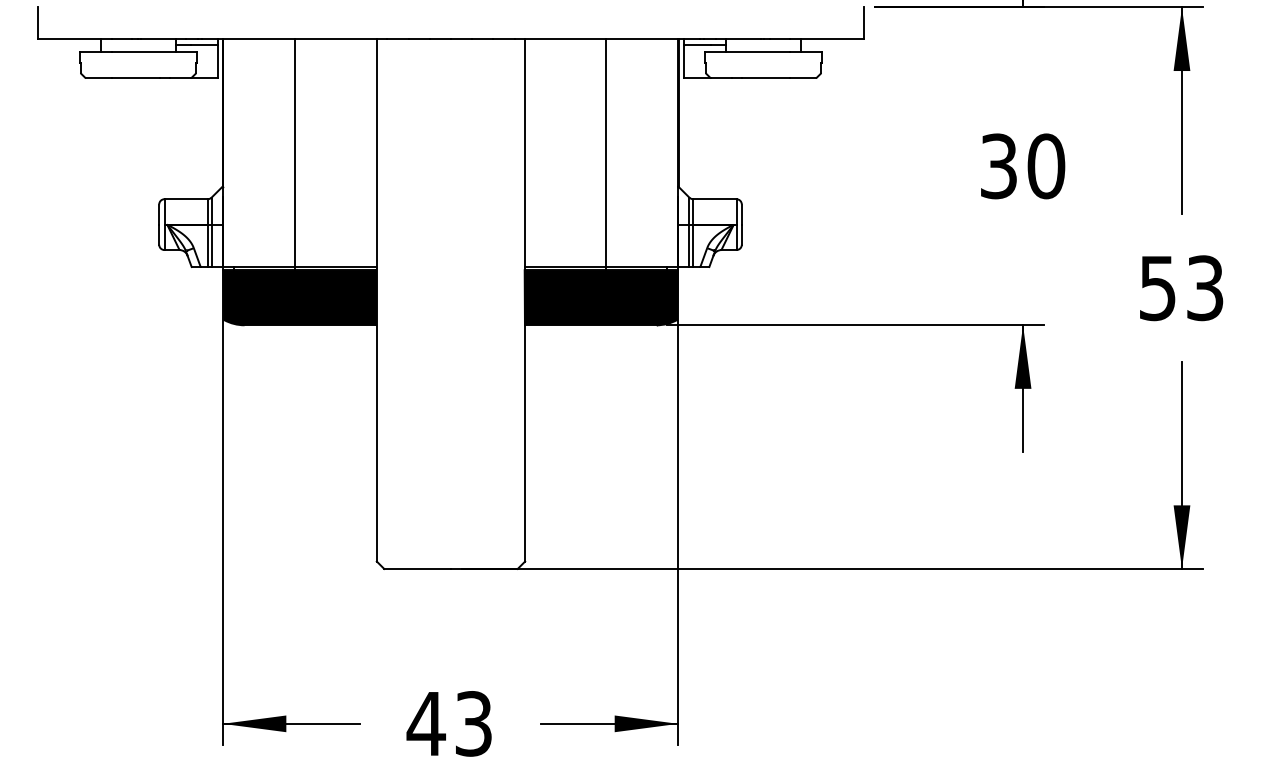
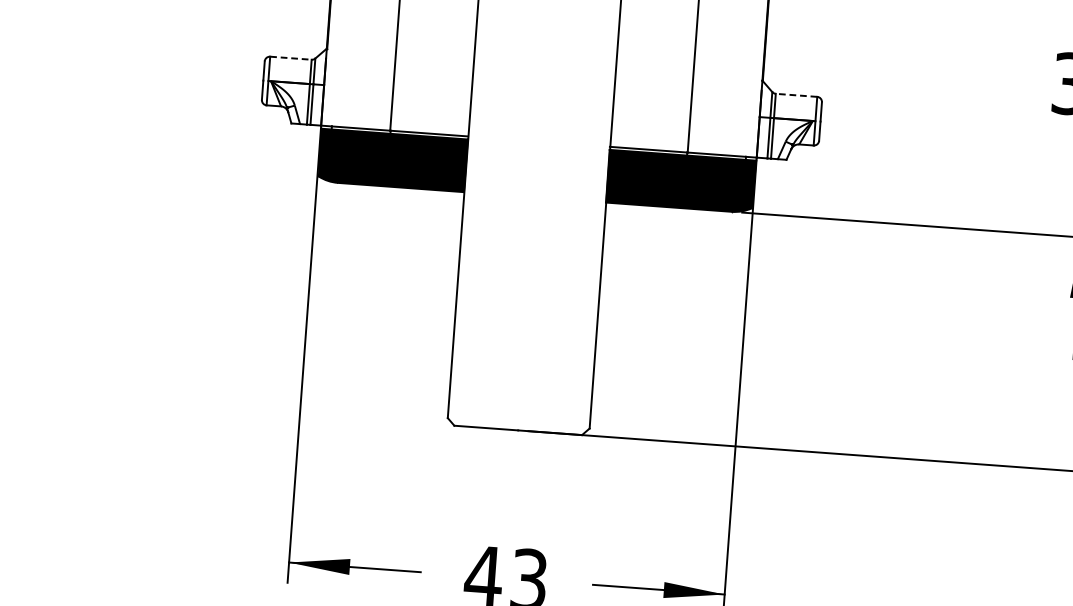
line: (186, 199) -> (291, 58), solid -> dashed
line: (714, 199) -> (796, 95), solid -> dashed

